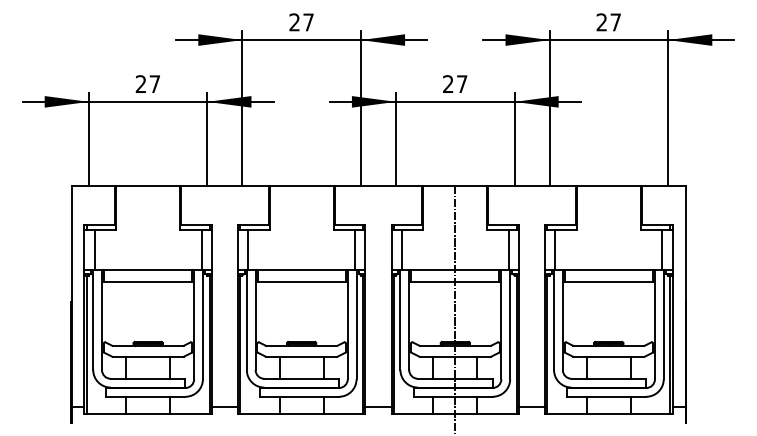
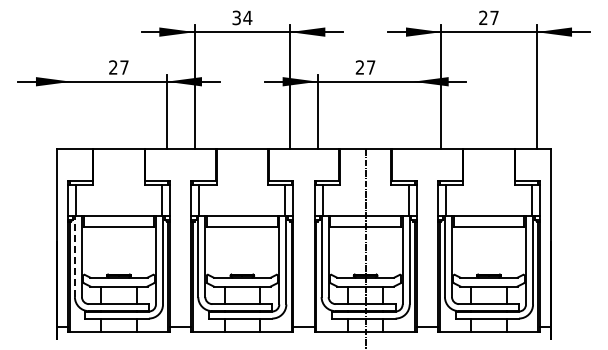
text: (301, 21) -> (242, 17), 27 -> 34
line: (88, 138) -> (71, 111), removed
line: (514, 138) -> (413, 111), removed
line: (92, 319) -> (74, 256), solid -> dashed

